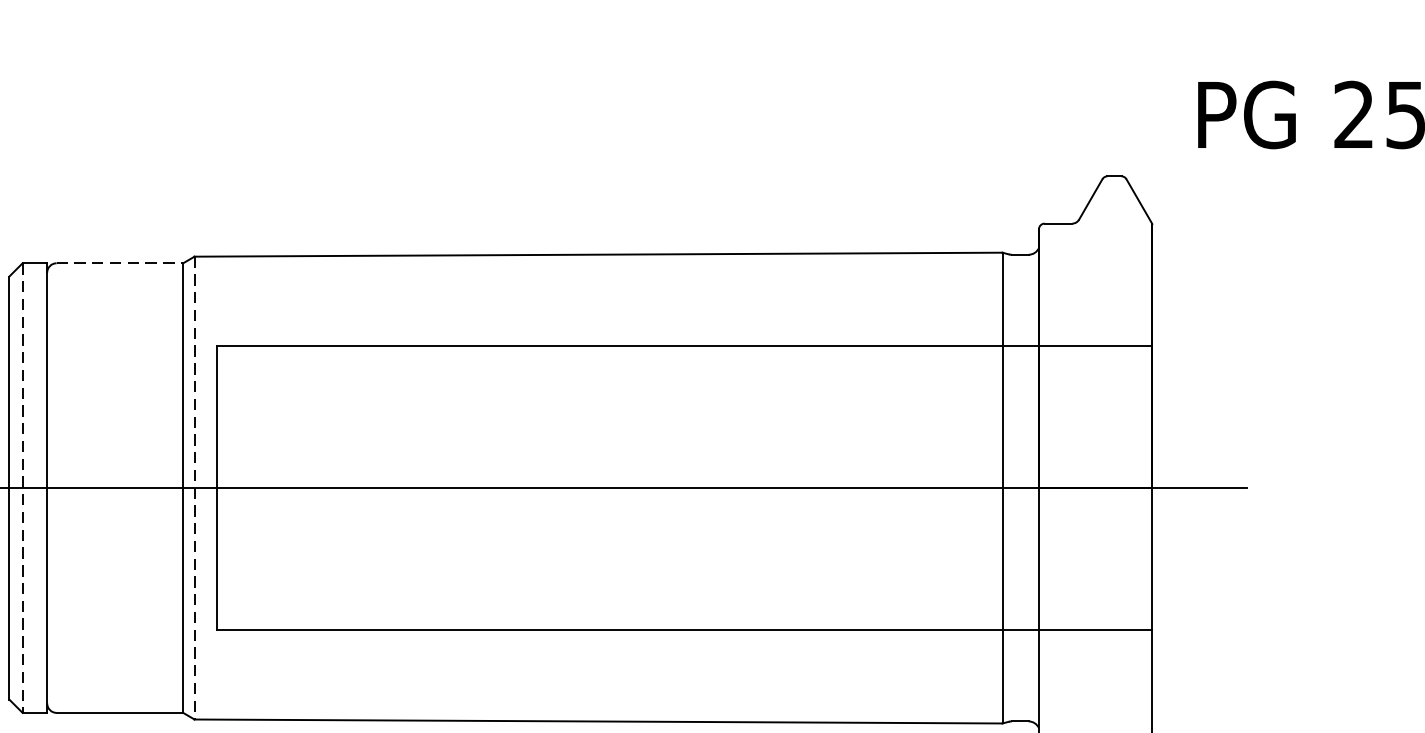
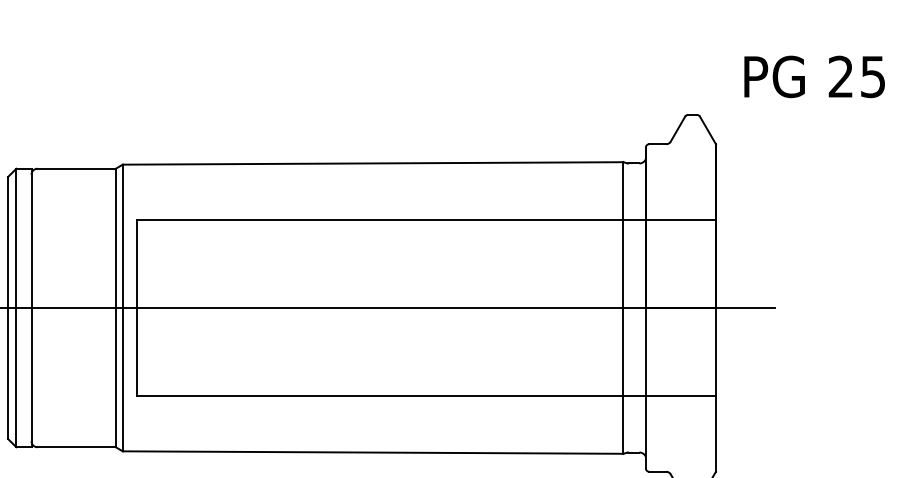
line: (121, 262) -> (77, 168), dashed -> solid
line: (22, 488) -> (16, 308), dashed -> solid
line: (194, 488) -> (122, 308), dashed -> solid

